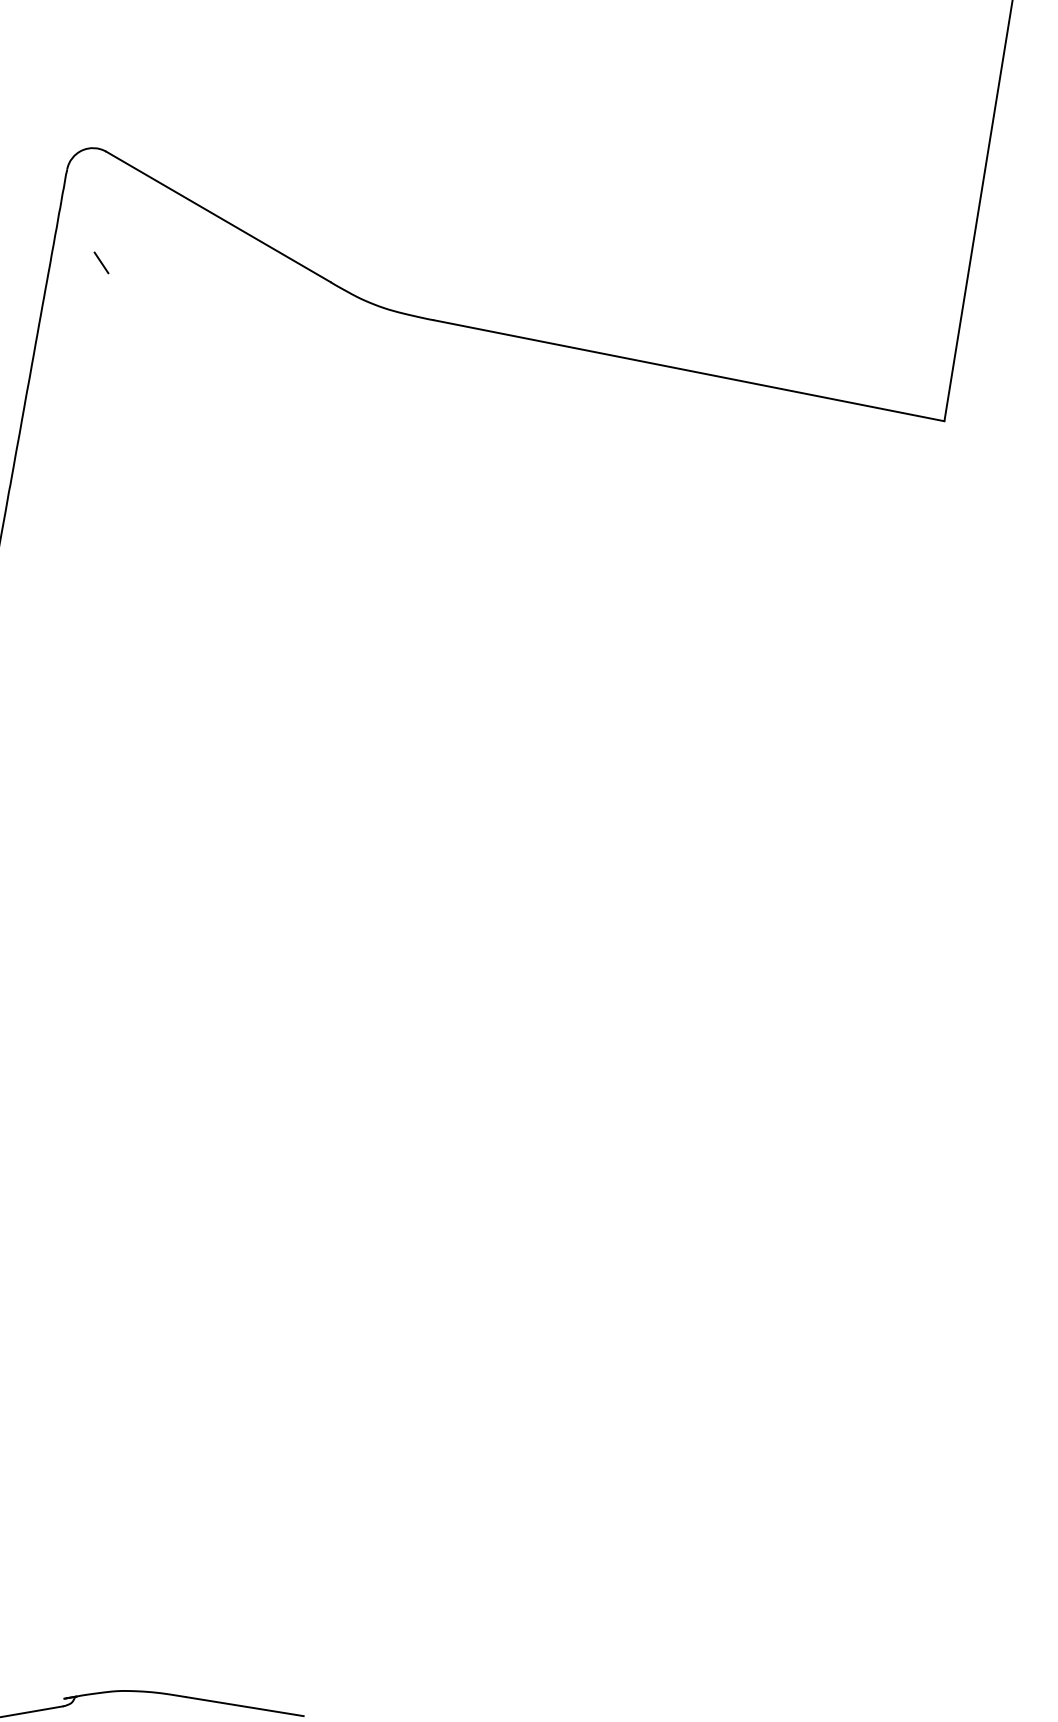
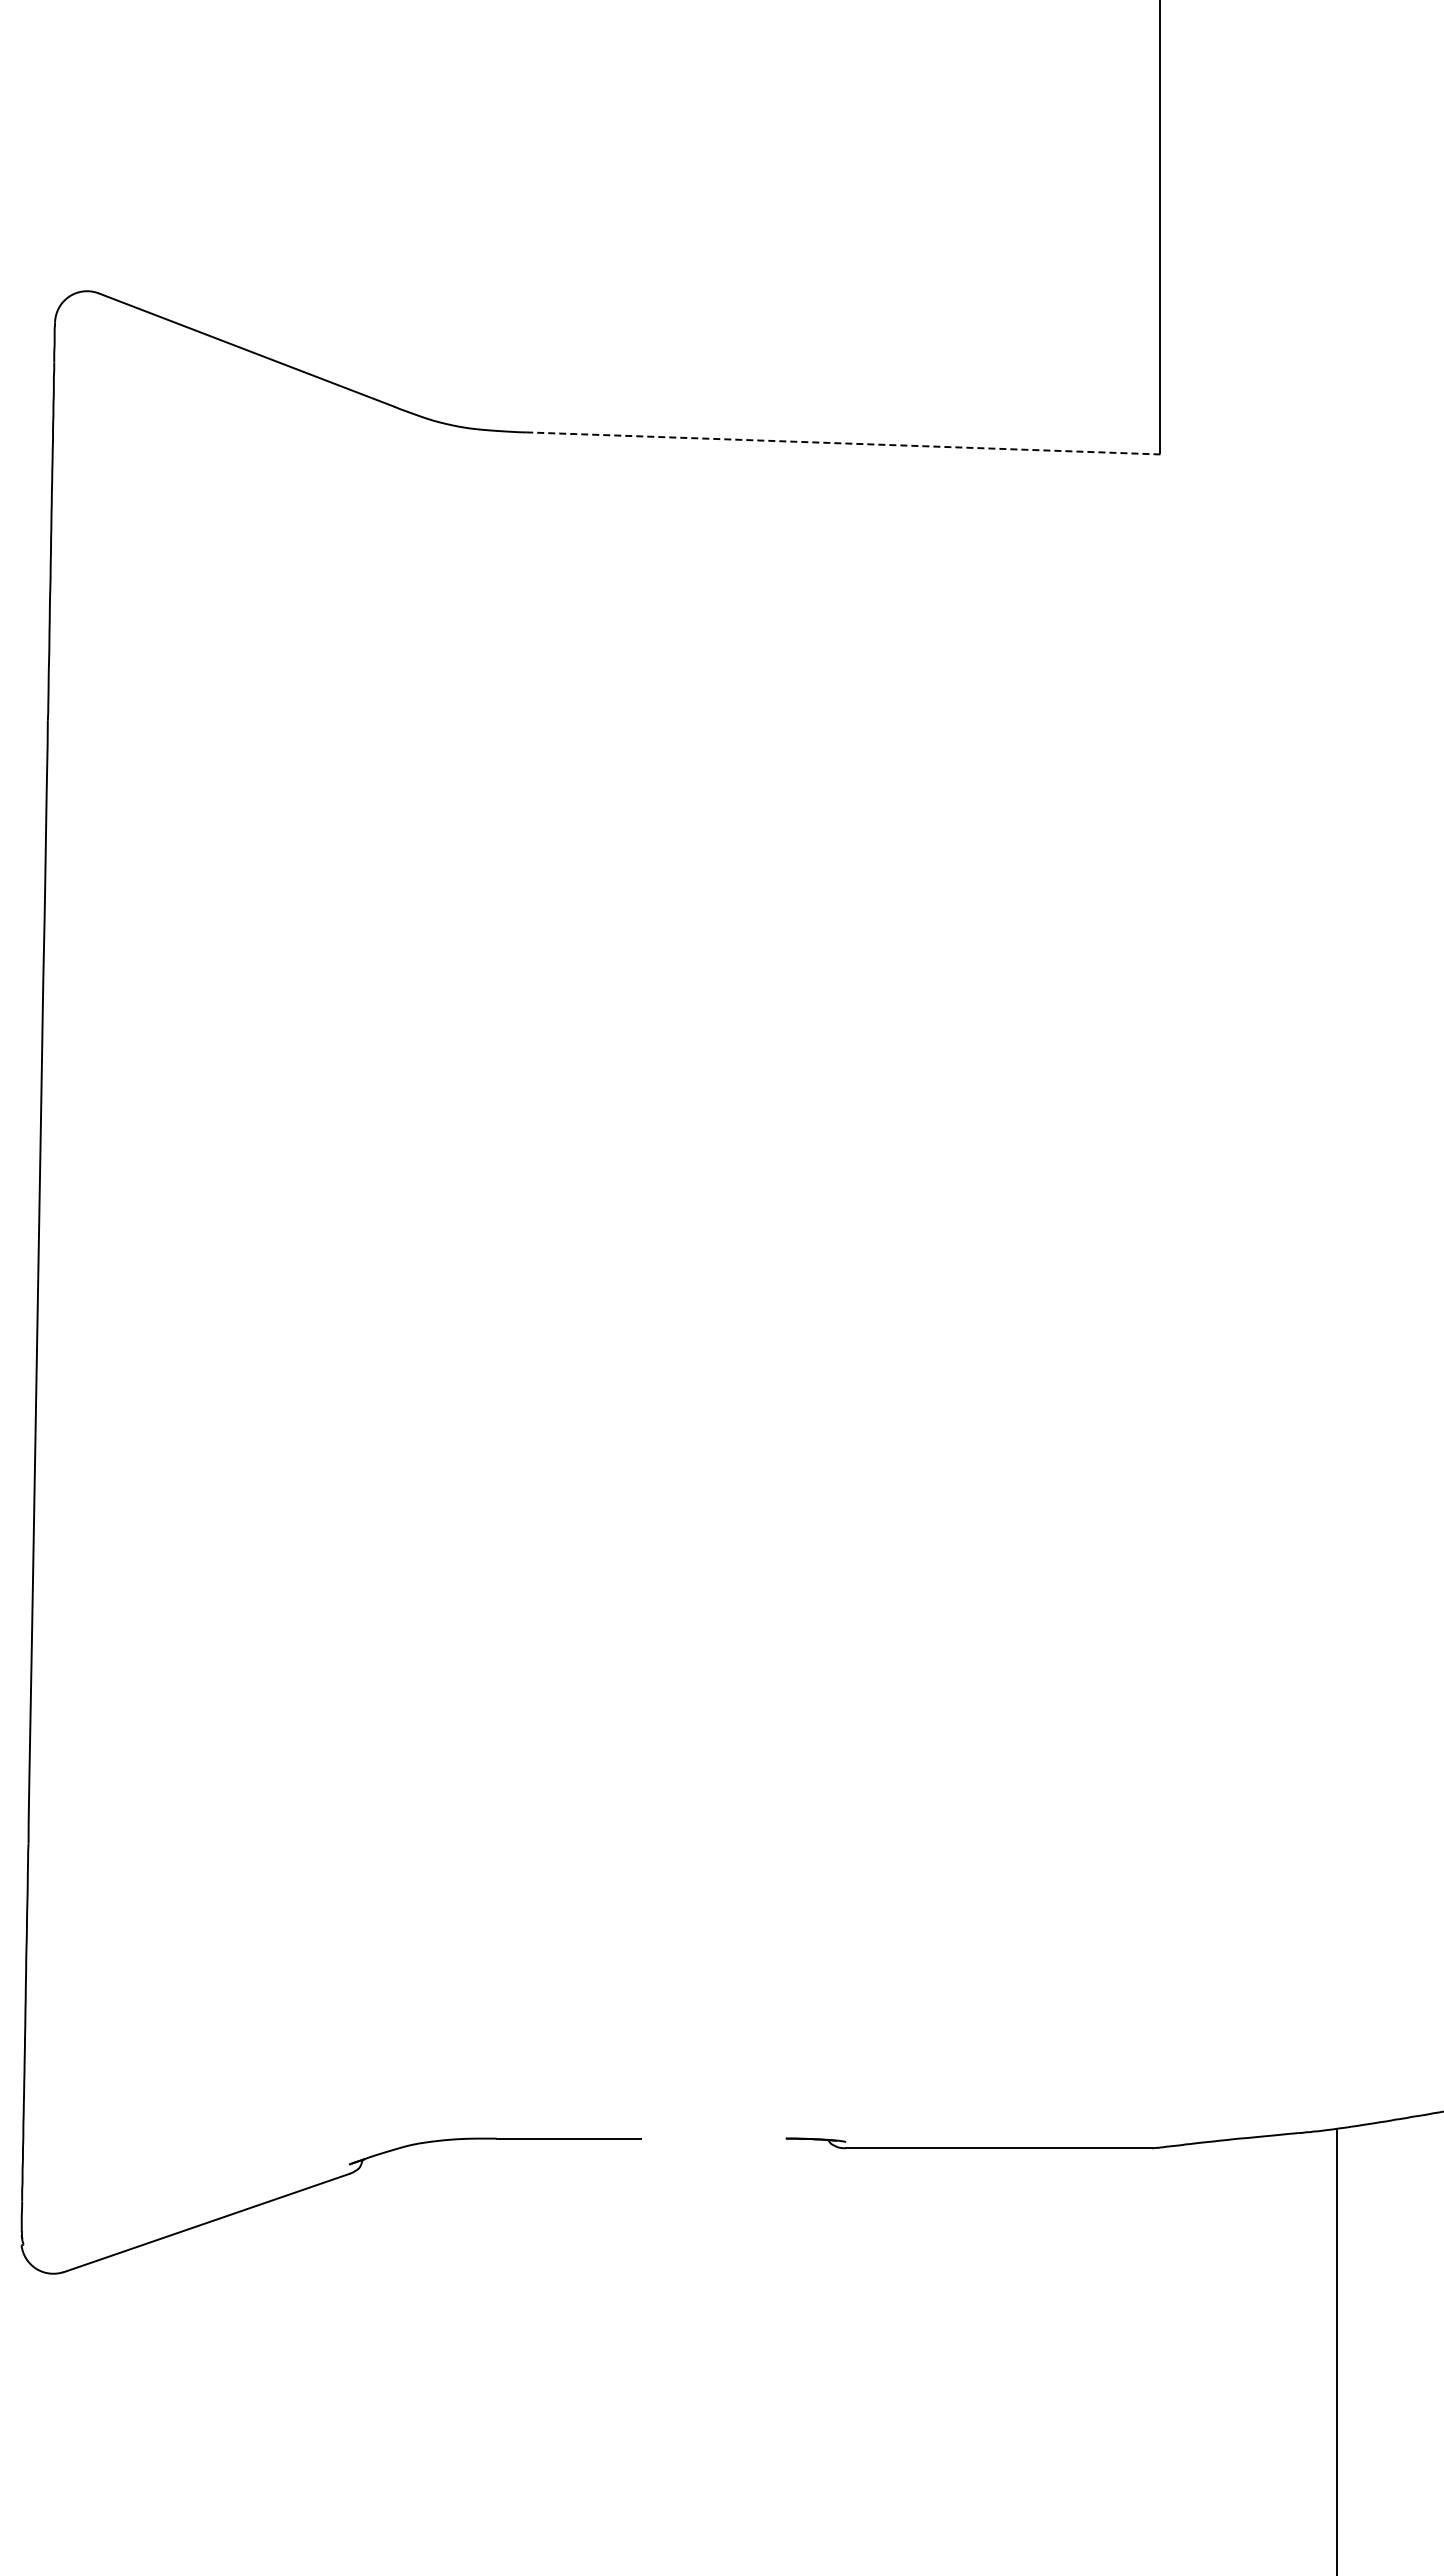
line: (101, 263) -> (114, 428), removed
line: (688, 370) -> (842, 443), solid -> dashed

